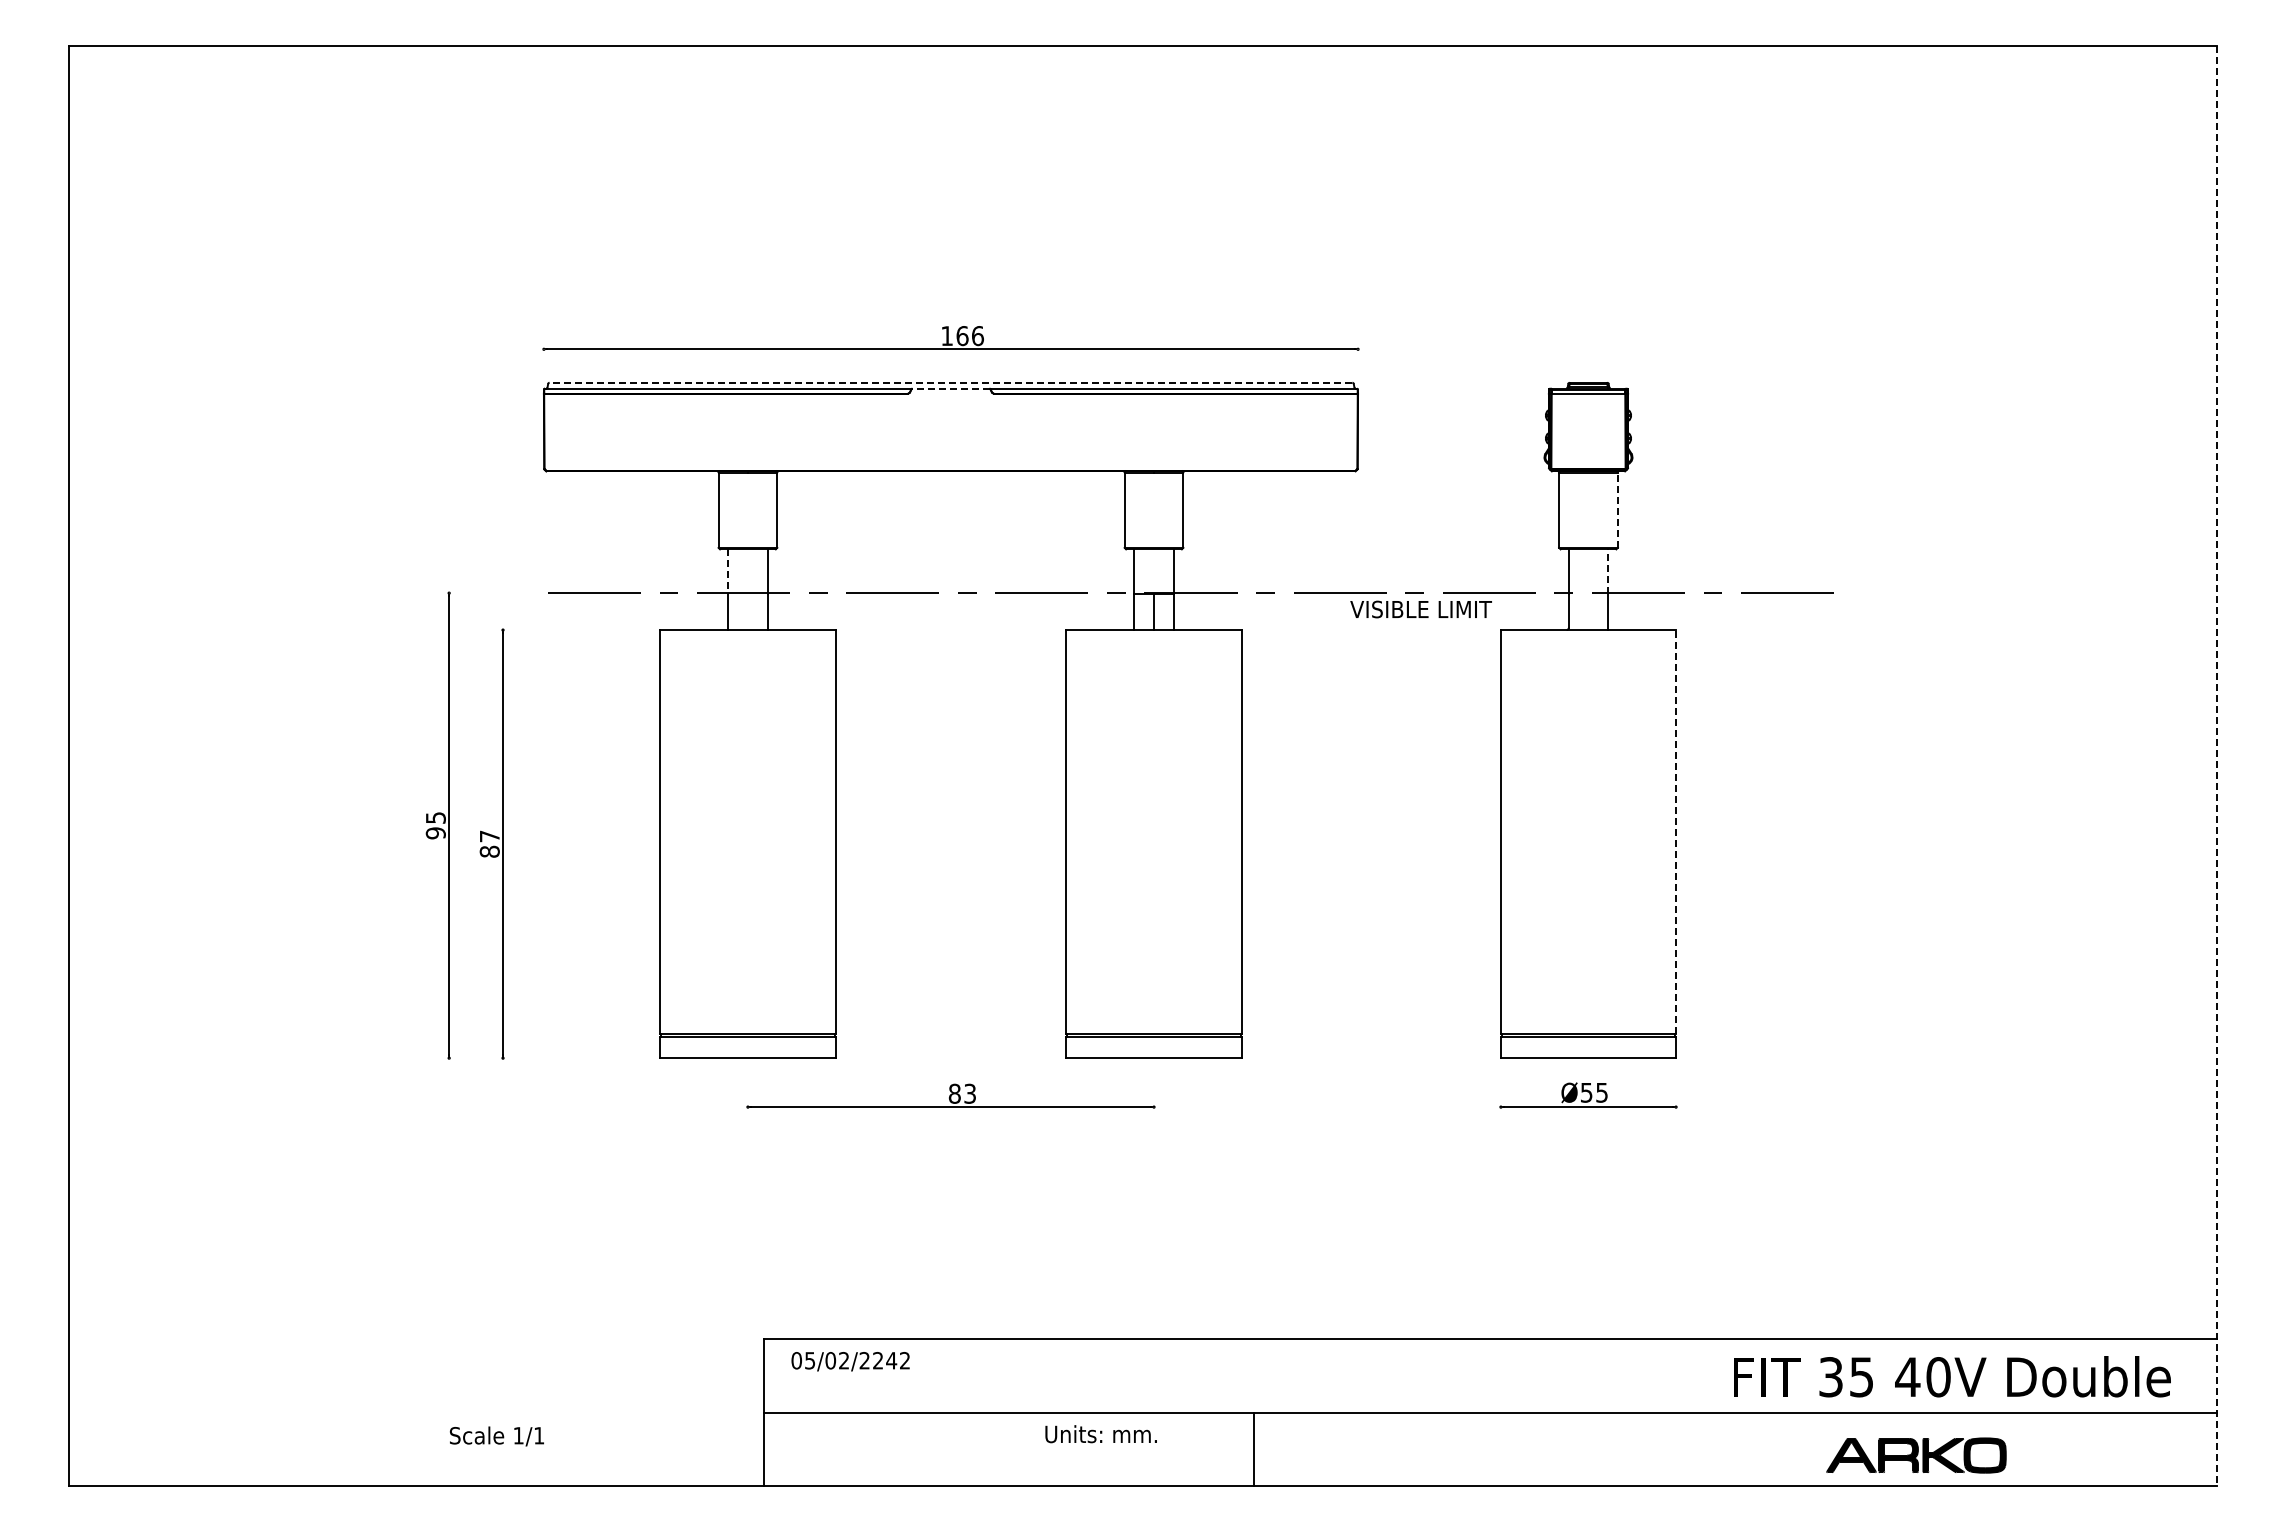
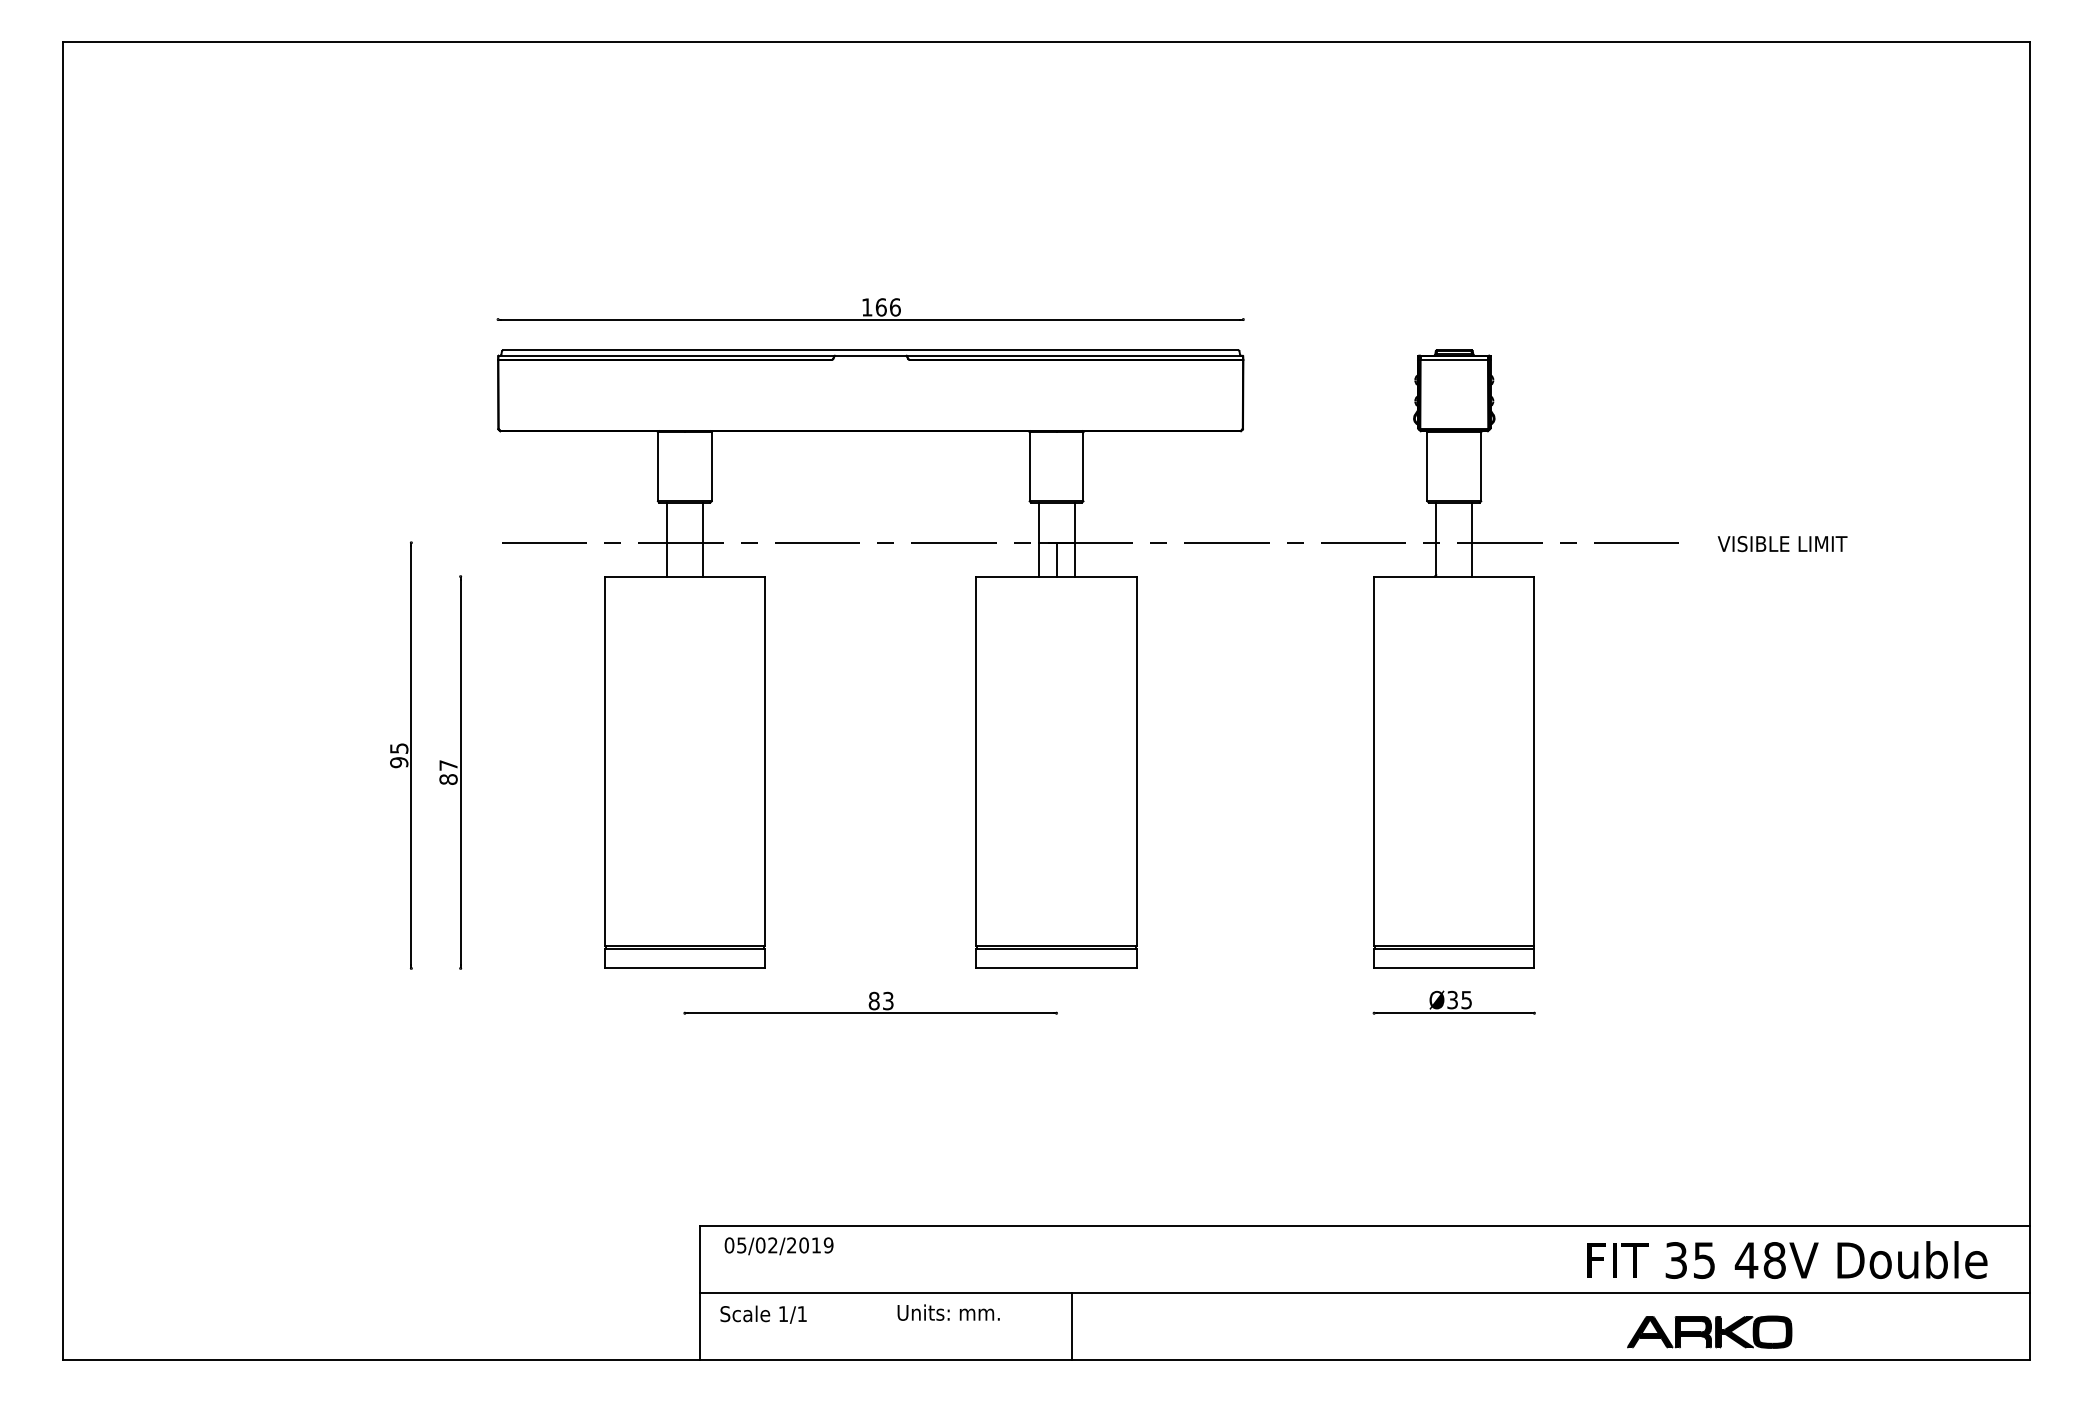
line: (950, 382) -> (870, 349), dashed -> solid
line: (950, 388) -> (870, 355), dashed -> solid
line: (1617, 510) -> (1480, 467), dashed -> solid
line: (1608, 571) -> (1472, 522), dashed -> solid
line: (728, 572) -> (667, 523), dashed -> solid
text: (1420, 609) -> (1782, 544), moved
line: (2217, 766) -> (2030, 701), dashed -> solid
line: (1676, 831) -> (1534, 760), dashed -> solid
text: (1586, 1092) -> (1452, 999), Ø55 -> Ø35
text: (891, 1360) -> (816, 1245), 05/02/2242 -> 05/02/2019
text: (1938, 1377) -> (1774, 1260), 40V -> 48V
text: (1100, 1434) -> (948, 1312), moved
text: (496, 1436) -> (763, 1314), moved
line: (1253, 1449) -> (1071, 1326), moved
part: (1916, 1455) -> (1709, 1332), moved

